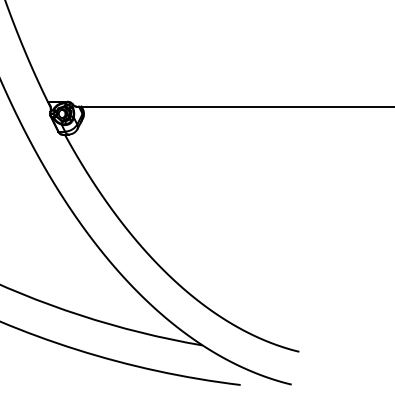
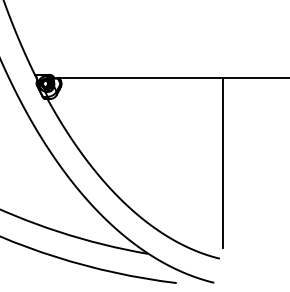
line: (304, 221) -> (223, 162), added

